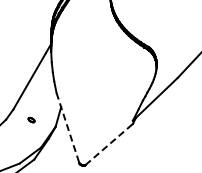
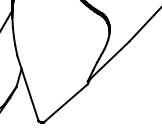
line: (67, 127) -> (27, 87), dashed -> solid
line: (108, 144) -> (65, 103), dashed -> solid

